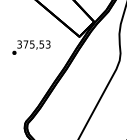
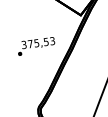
text: (31, 47) -> (36, 46), moved

